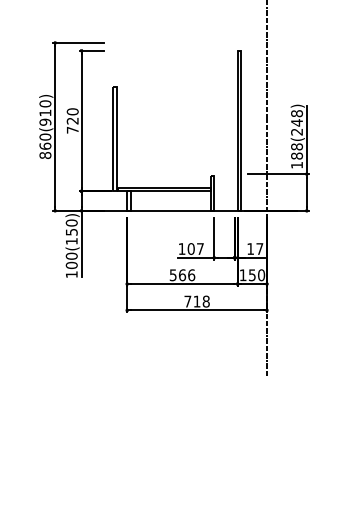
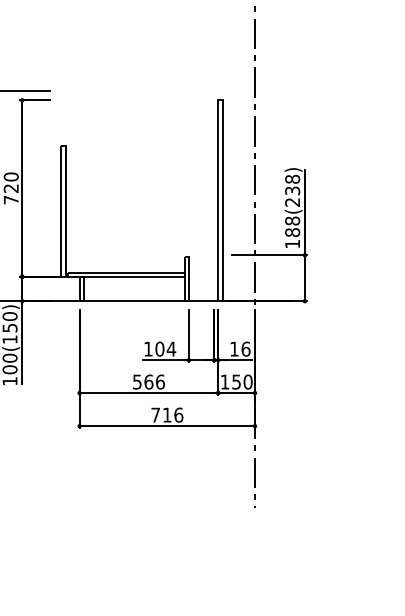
text: (297, 122) -> (293, 190), 188(248) -> 188(238)
text: (200, 248) -> (171, 348), 107 -> 104
text: (259, 248) -> (245, 348), 17 -> 16
text: (205, 301) -> (177, 415), 718 -> 716

